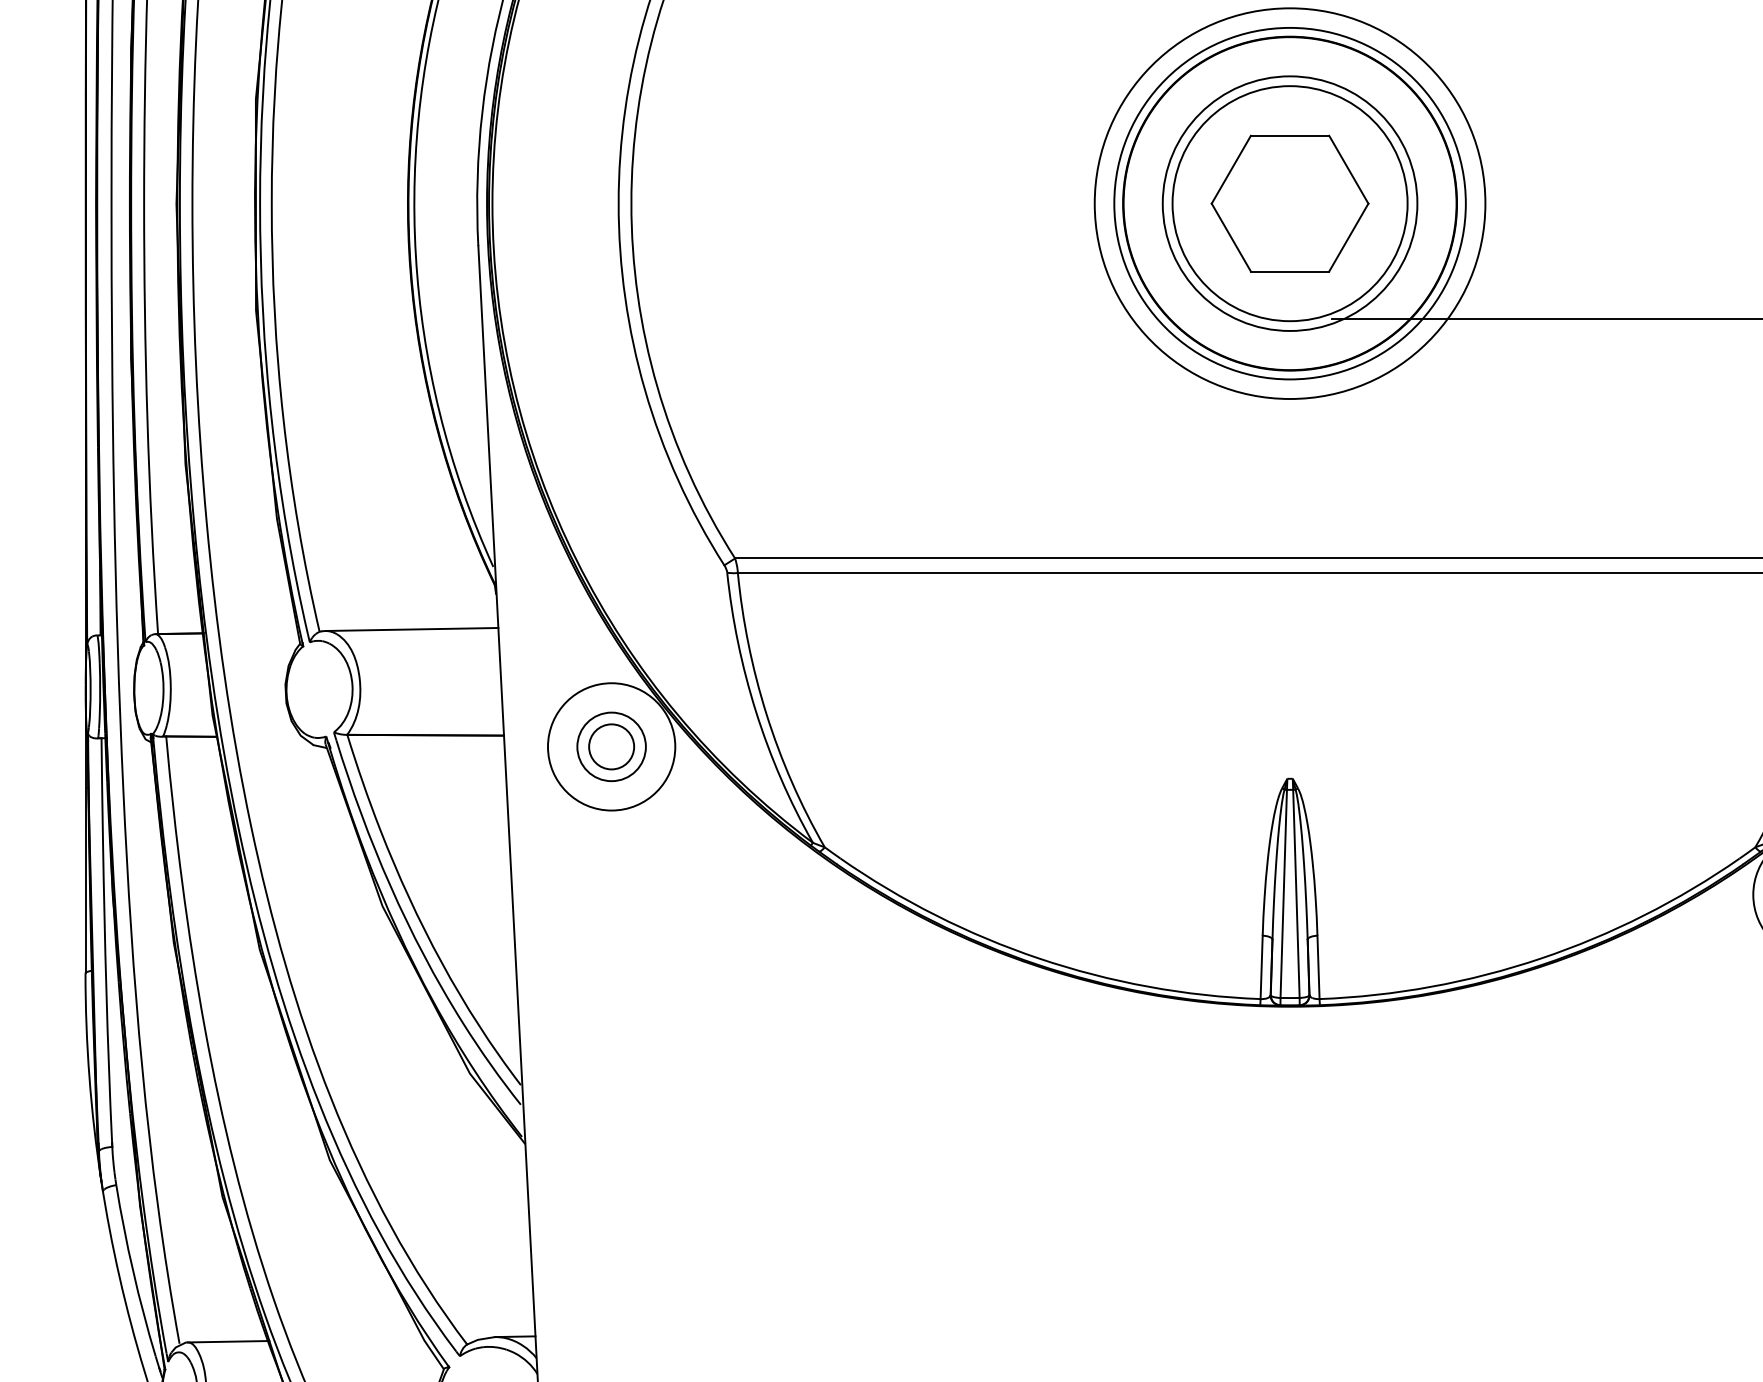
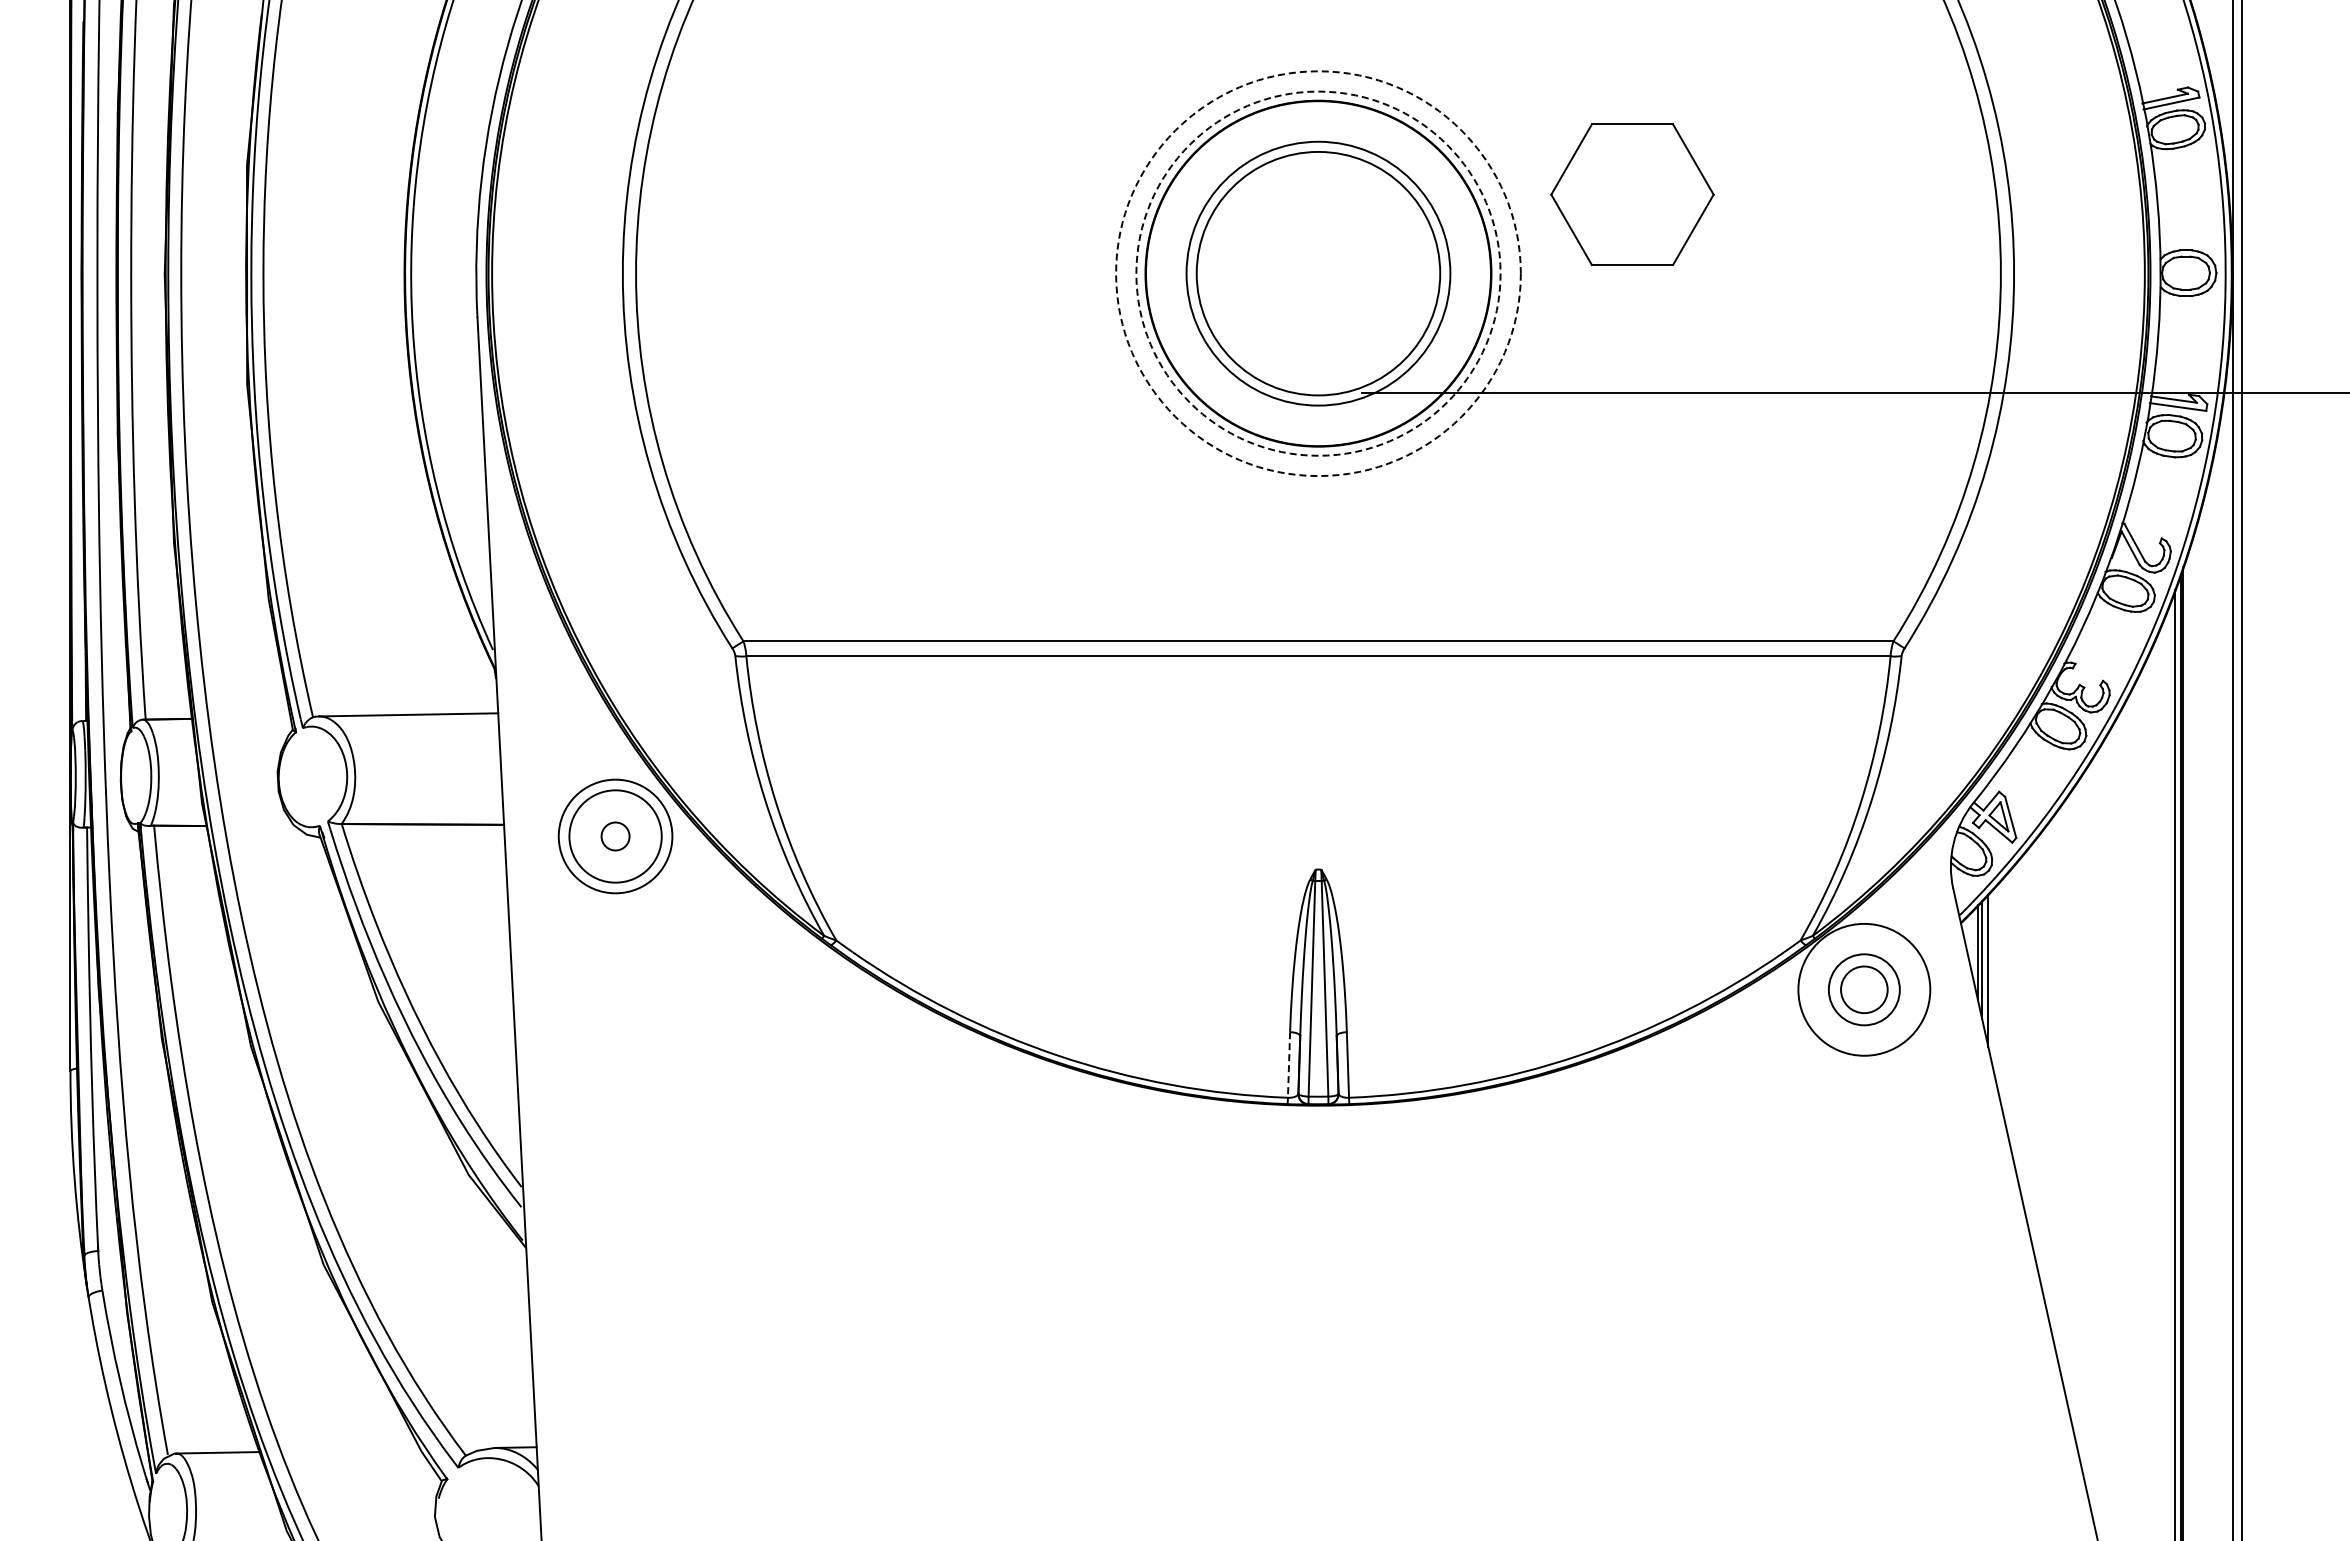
circle: (1290, 203) -> (1318, 273), solid -> dashed
circle: (1290, 203) -> (1318, 273), solid -> dashed
part: (1290, 203) -> (1632, 194), moved
circle: (611, 746) -> (615, 836), size x0.6
circle: (611, 746) -> (615, 836), size x0.7
circle: (611, 746) -> (615, 836), size x1.6
line: (1262, 966) -> (1289, 1064), solid -> dashed

